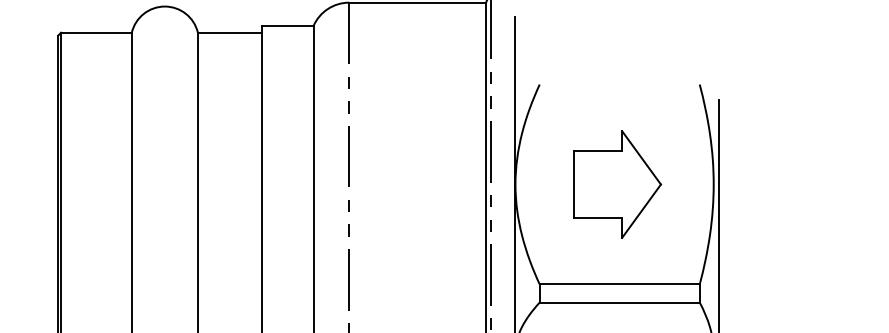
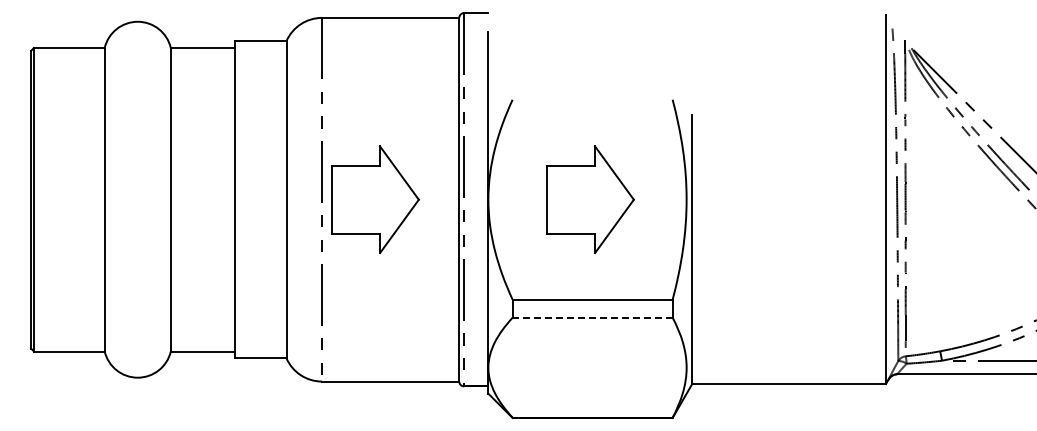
part: (402, 184) -> (375, 199), added
line: (619, 302) -> (592, 317), solid -> dashed

